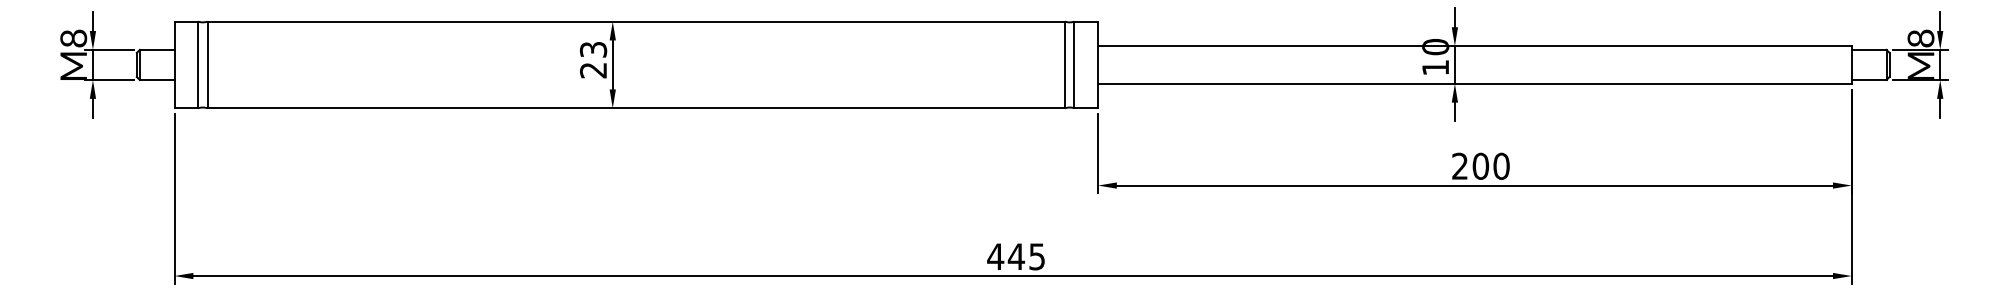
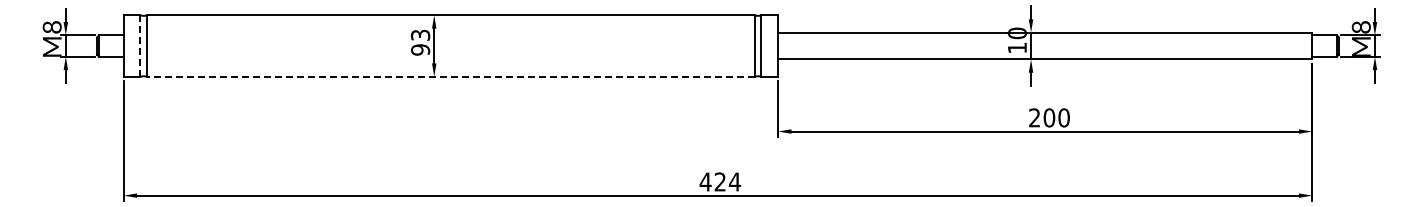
line: (198, 65) -> (140, 46), solid -> dashed
text: (593, 69) -> (420, 49), 23 -> 93
line: (635, 107) -> (450, 76), solid -> dashed
text: (1026, 256) -> (727, 181), 445 -> 424

